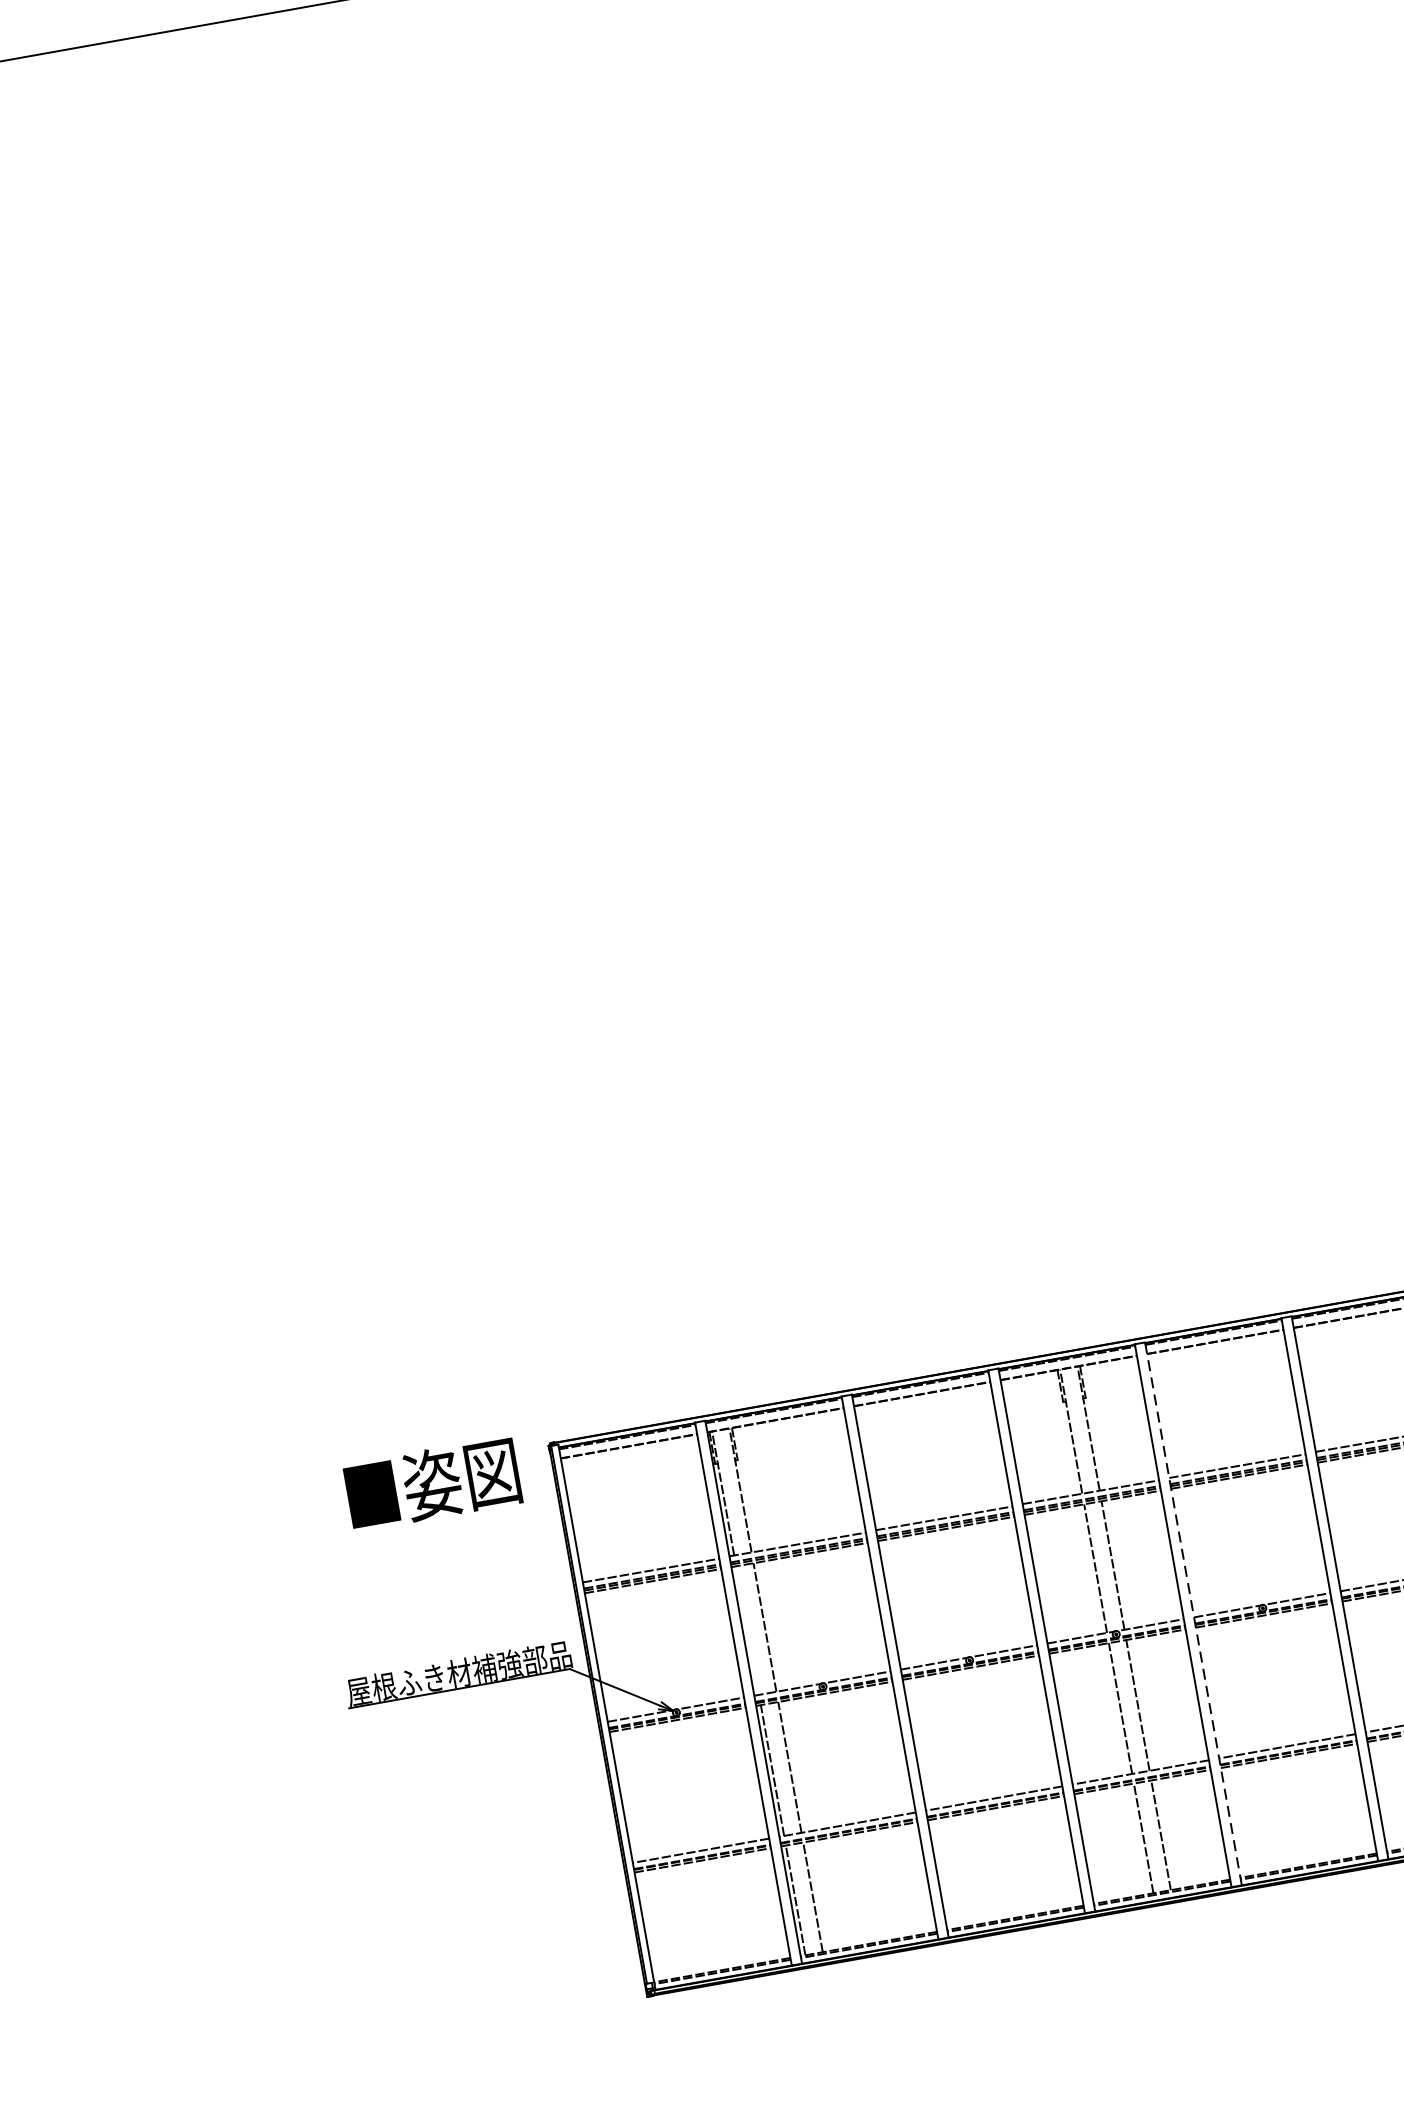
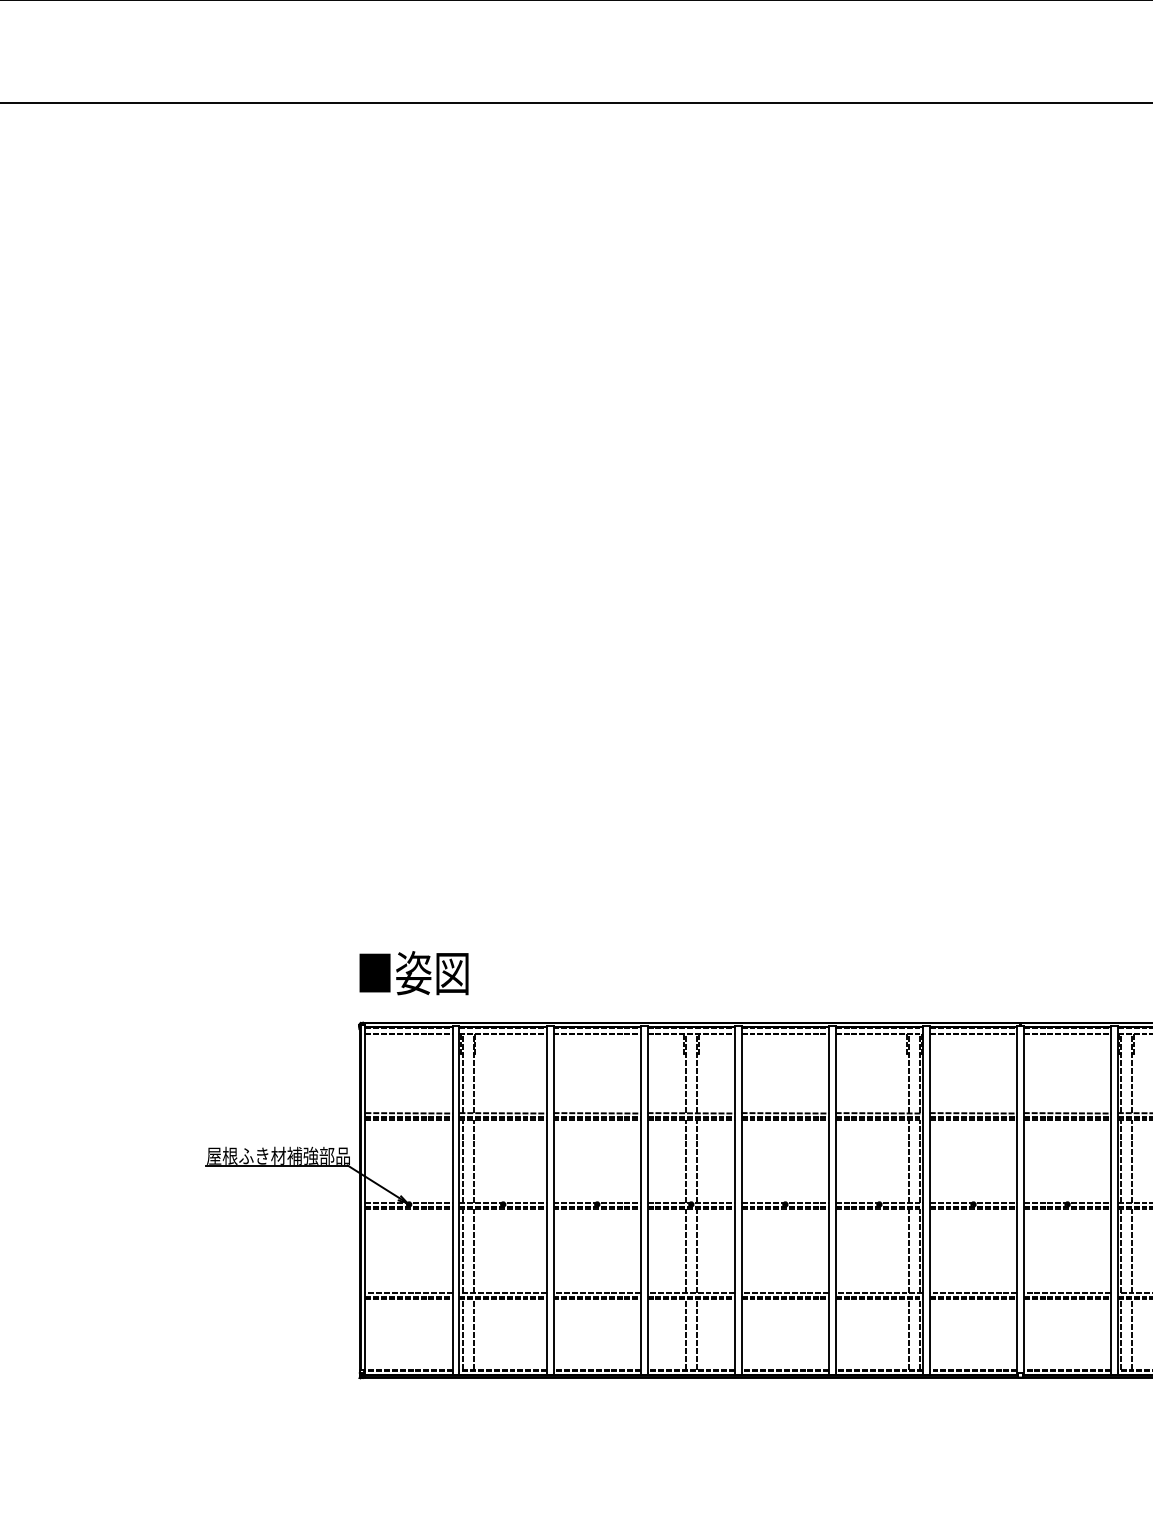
text: (432, 1484) -> (413, 973), moved
line: (1192, 1612) -> (741, 1199), dashed -> solid
line: (747, 1630) -> (462, 1161), added

